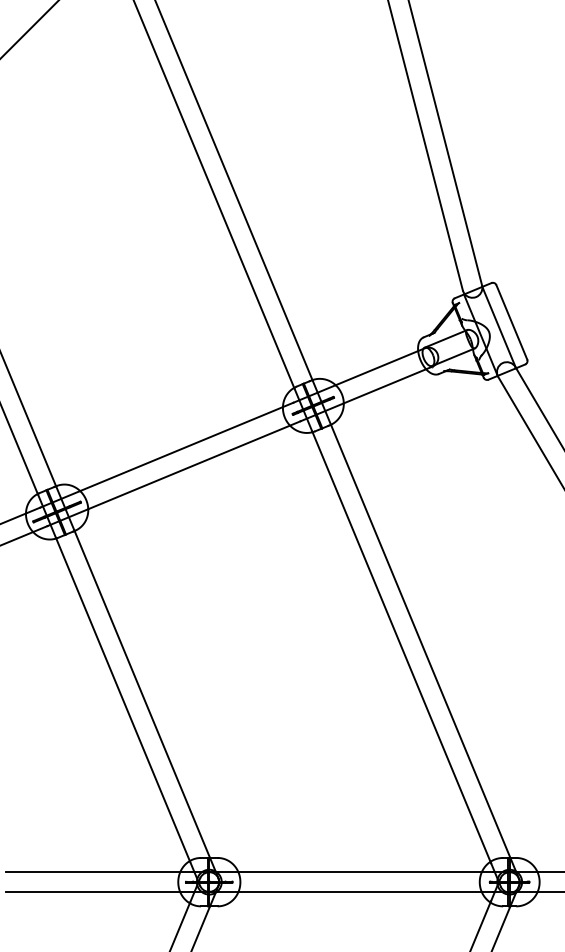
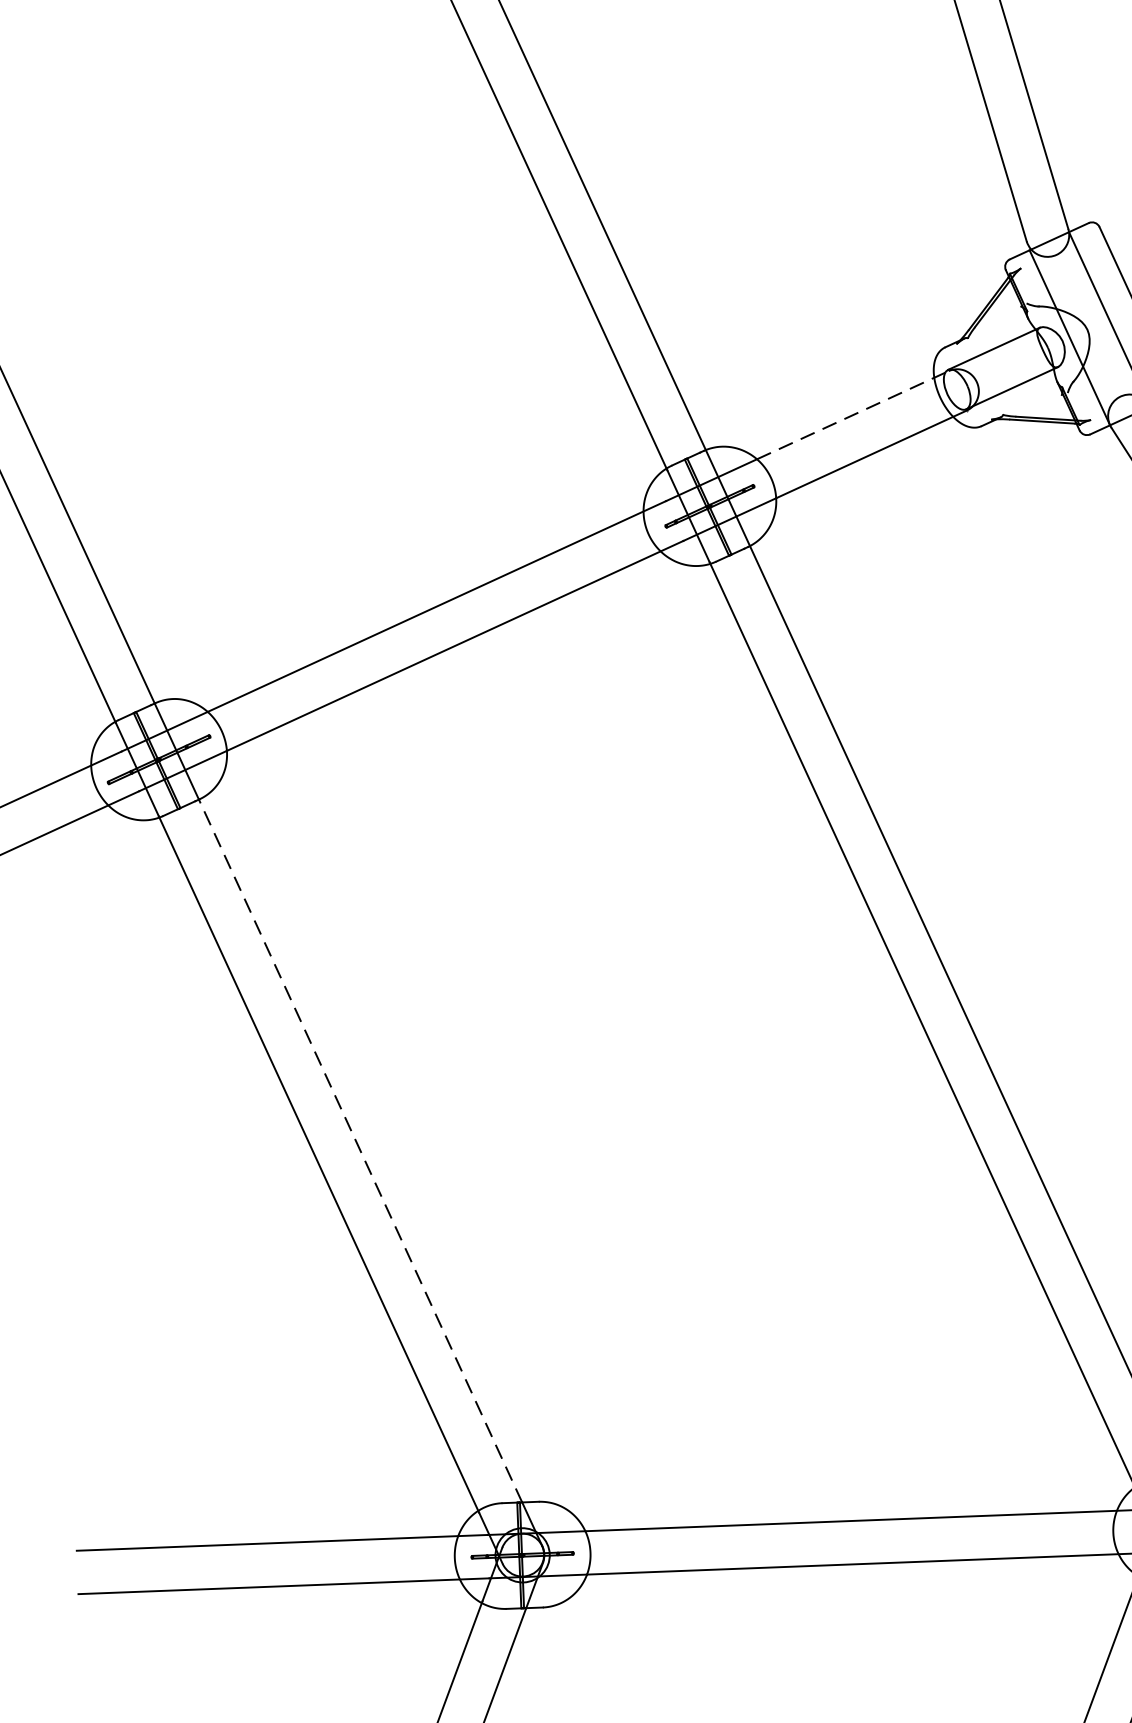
line: (380, 366) -> (853, 414), solid -> dashed
line: (142, 694) -> (360, 1151), solid -> dashed

